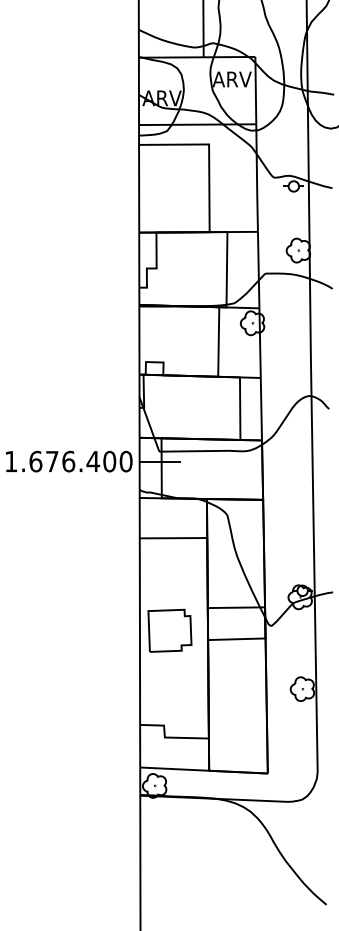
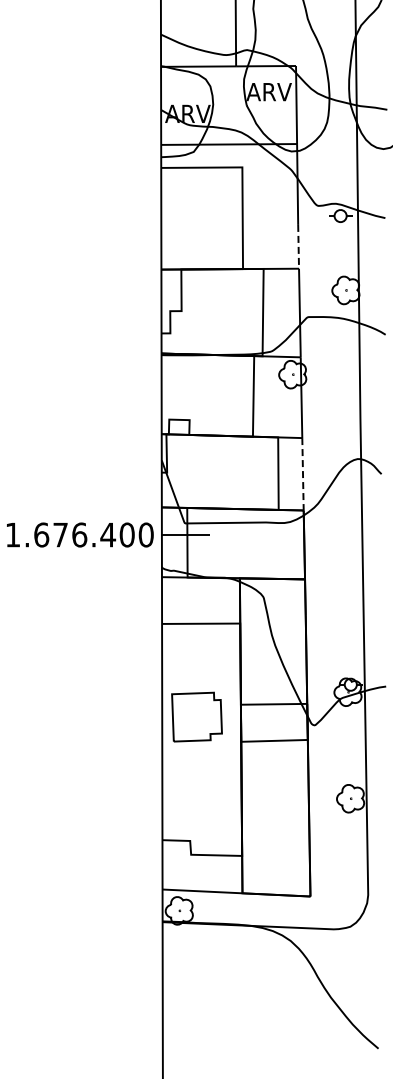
line: (257, 212) -> (298, 246), solid -> dashed
line: (261, 409) -> (303, 474), solid -> dashed
part: (169, 630) -> (196, 716), moved

